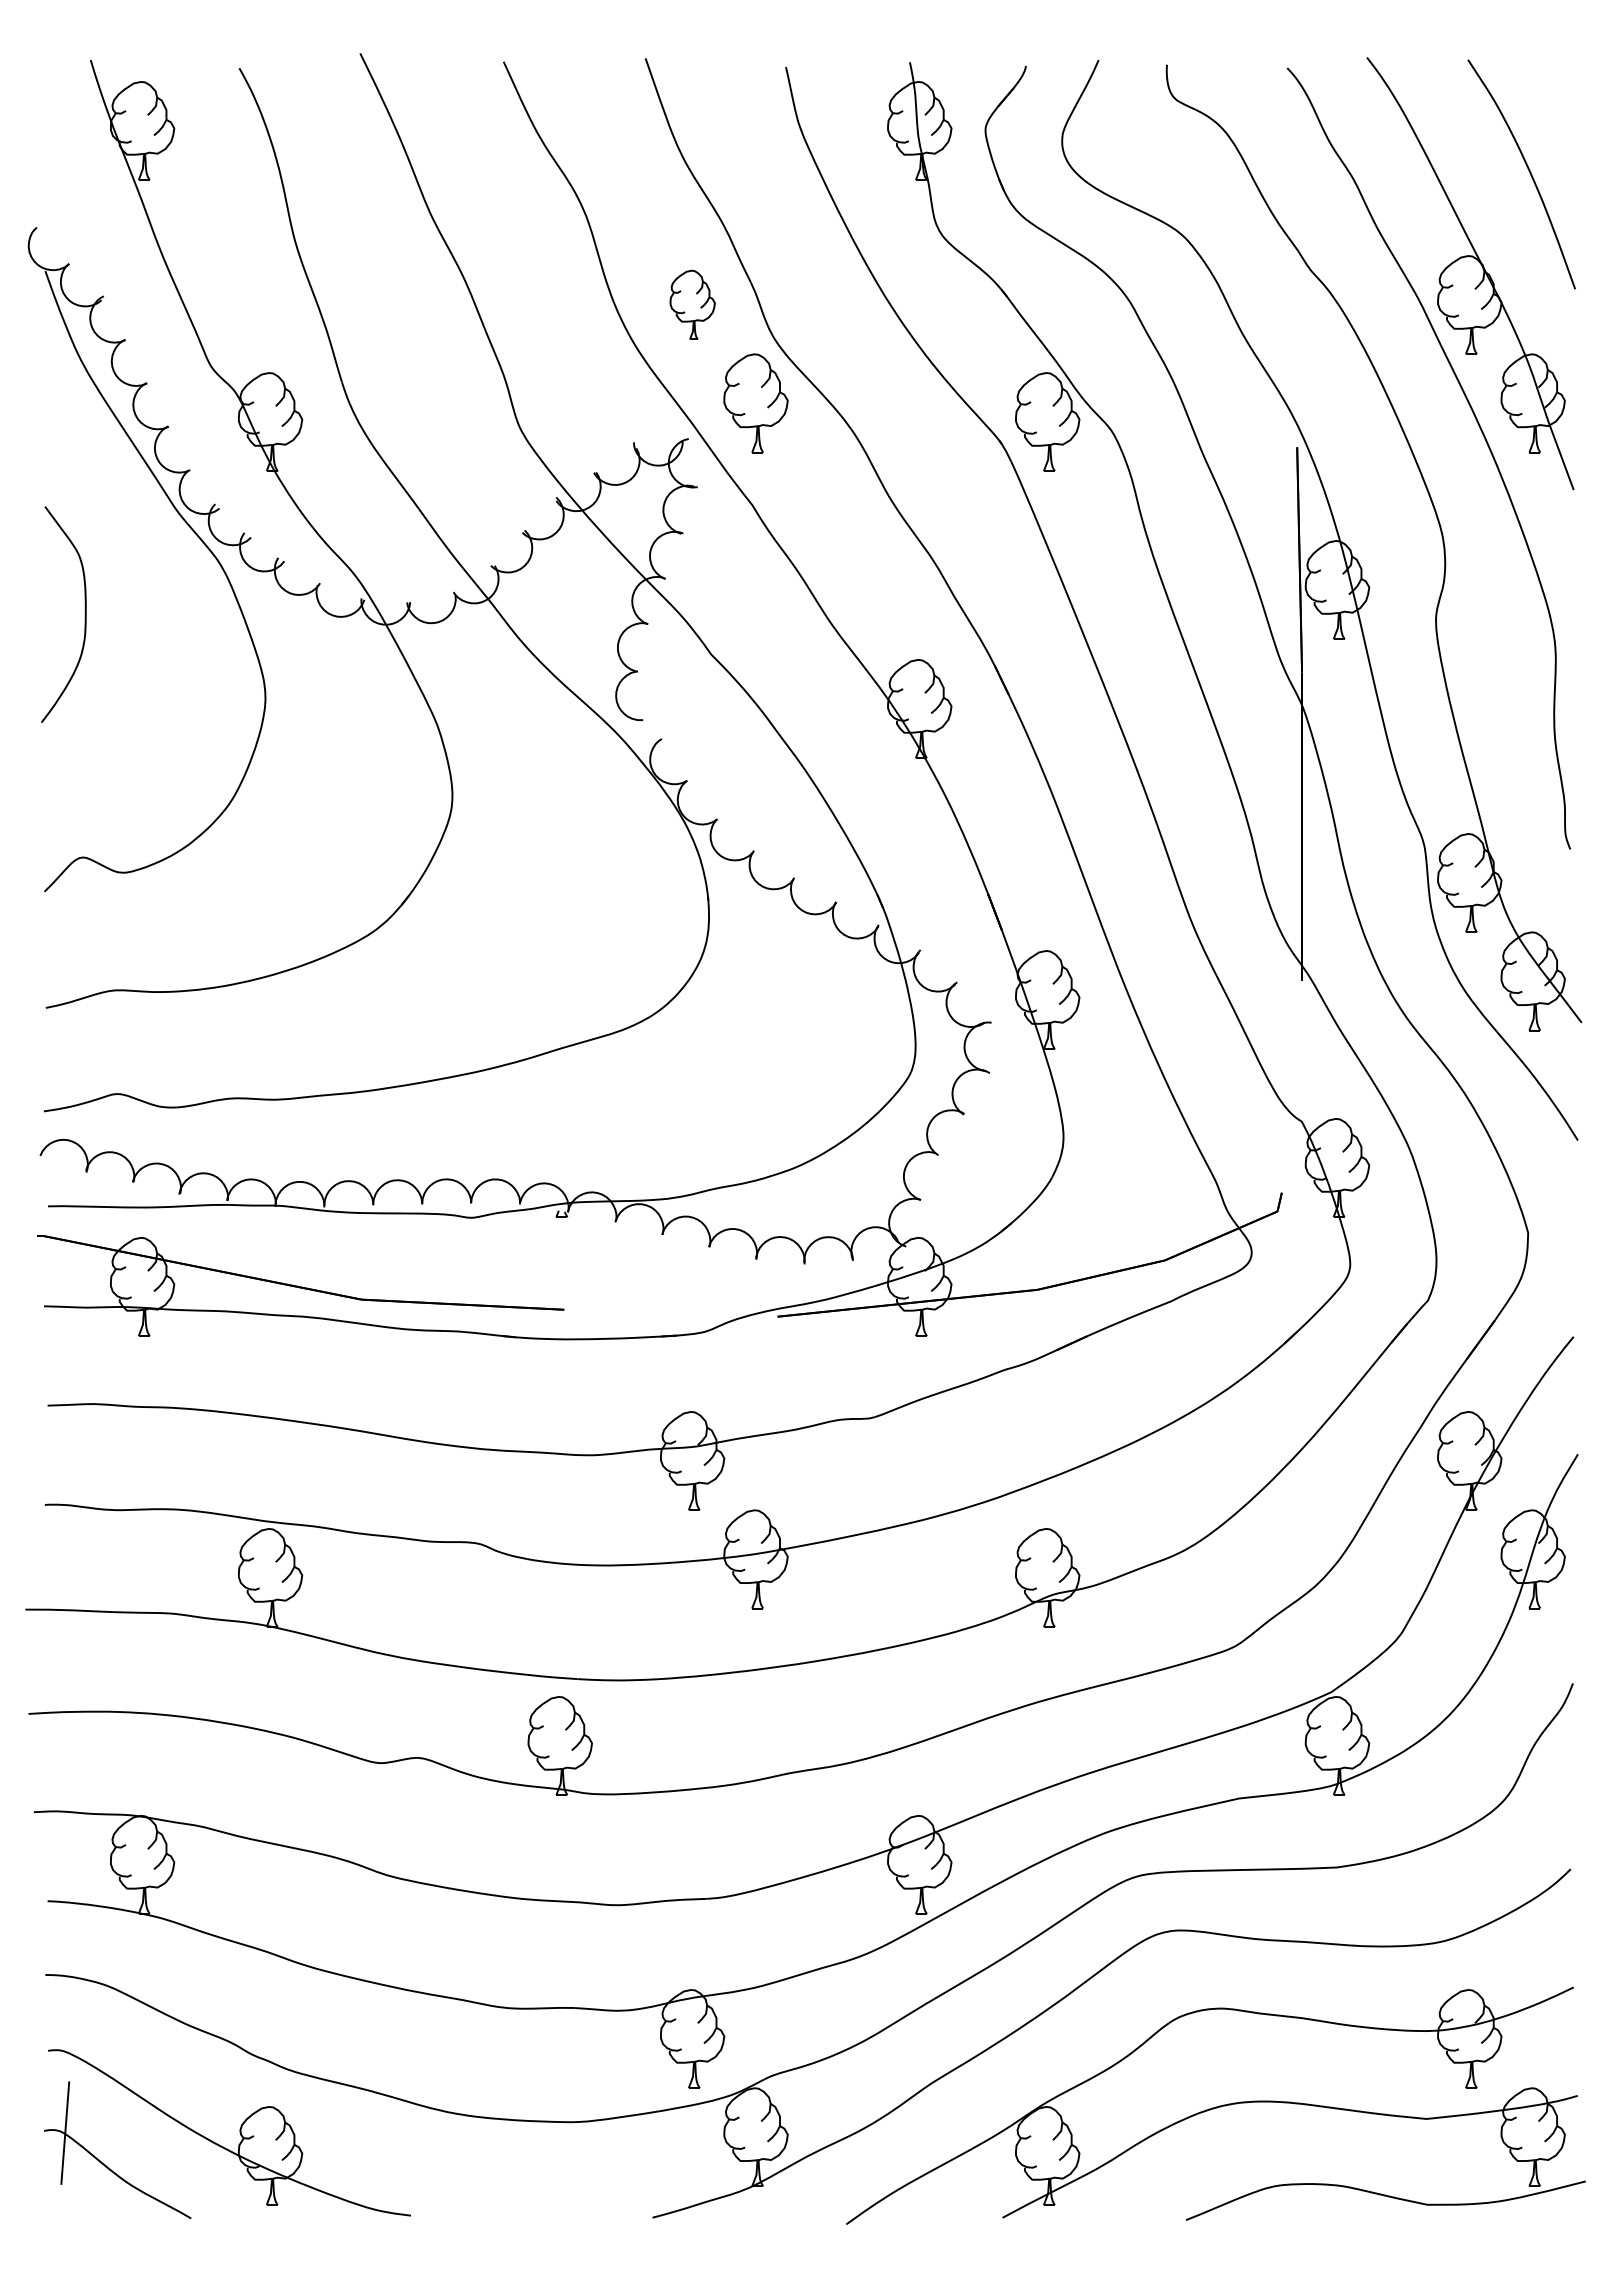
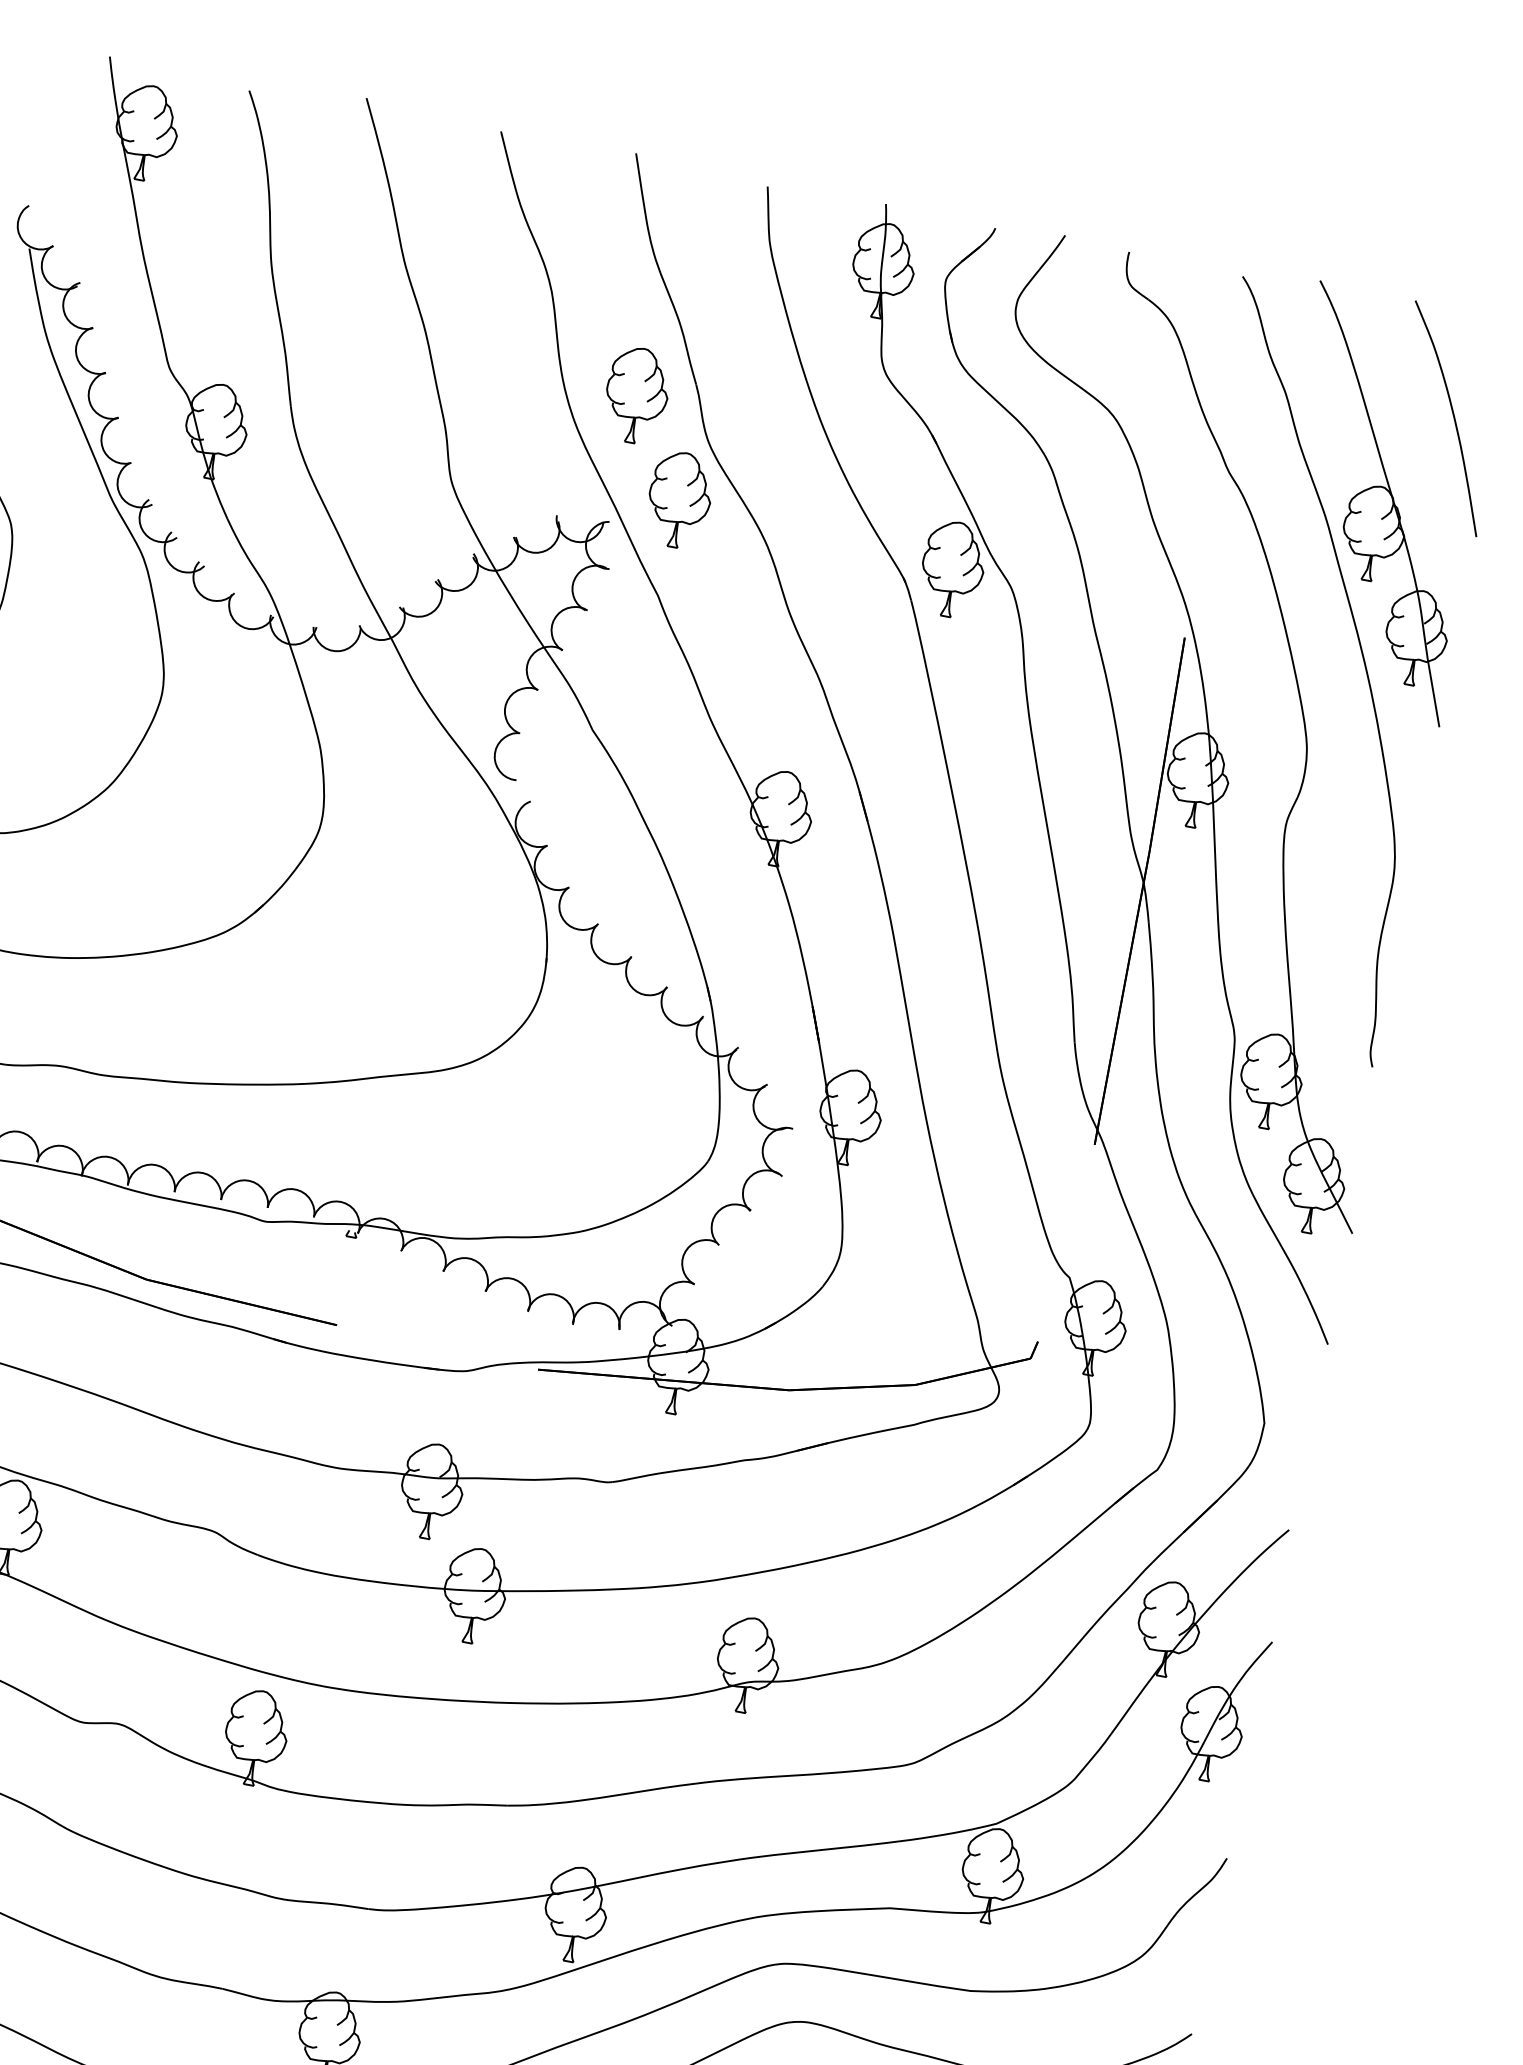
part: (692, 304) -> (636, 395), size x1.43

